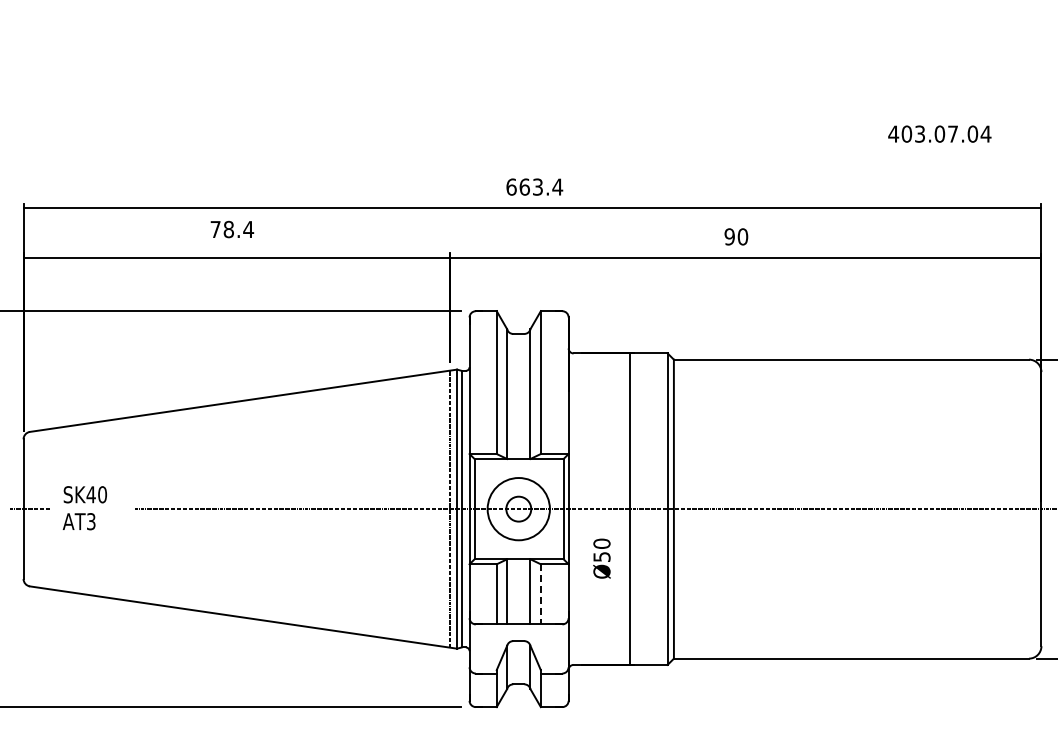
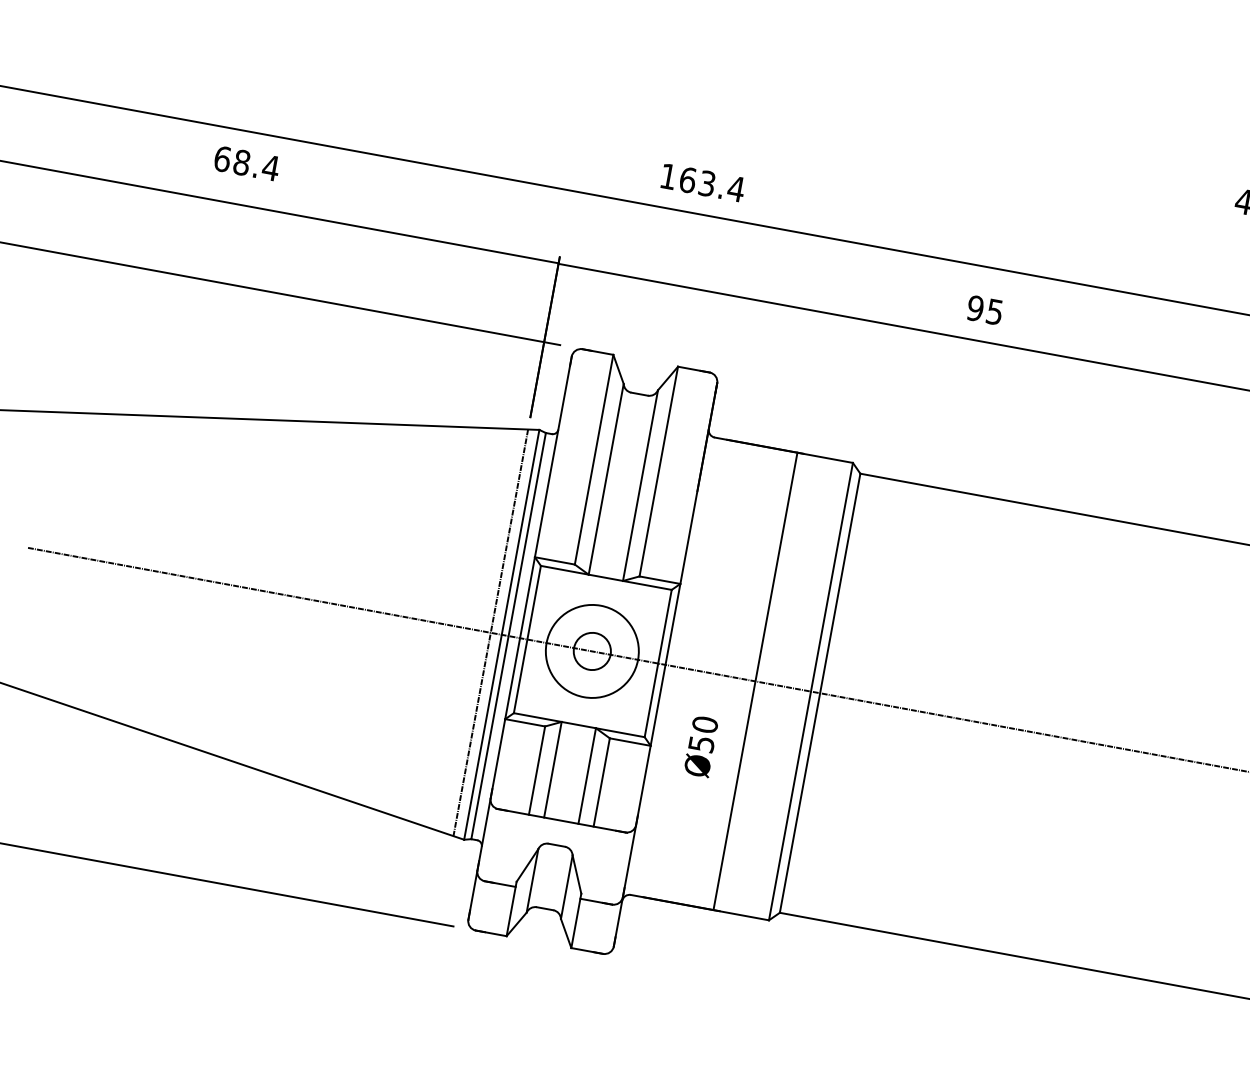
text: (511, 186) -> (668, 175), 663.4 -> 163.4
text: (215, 229) -> (222, 159), 78.4 -> 68.4
text: (742, 236) -> (994, 311), 90 -> 95
line: (540, 594) -> (601, 782), dashed -> solid

